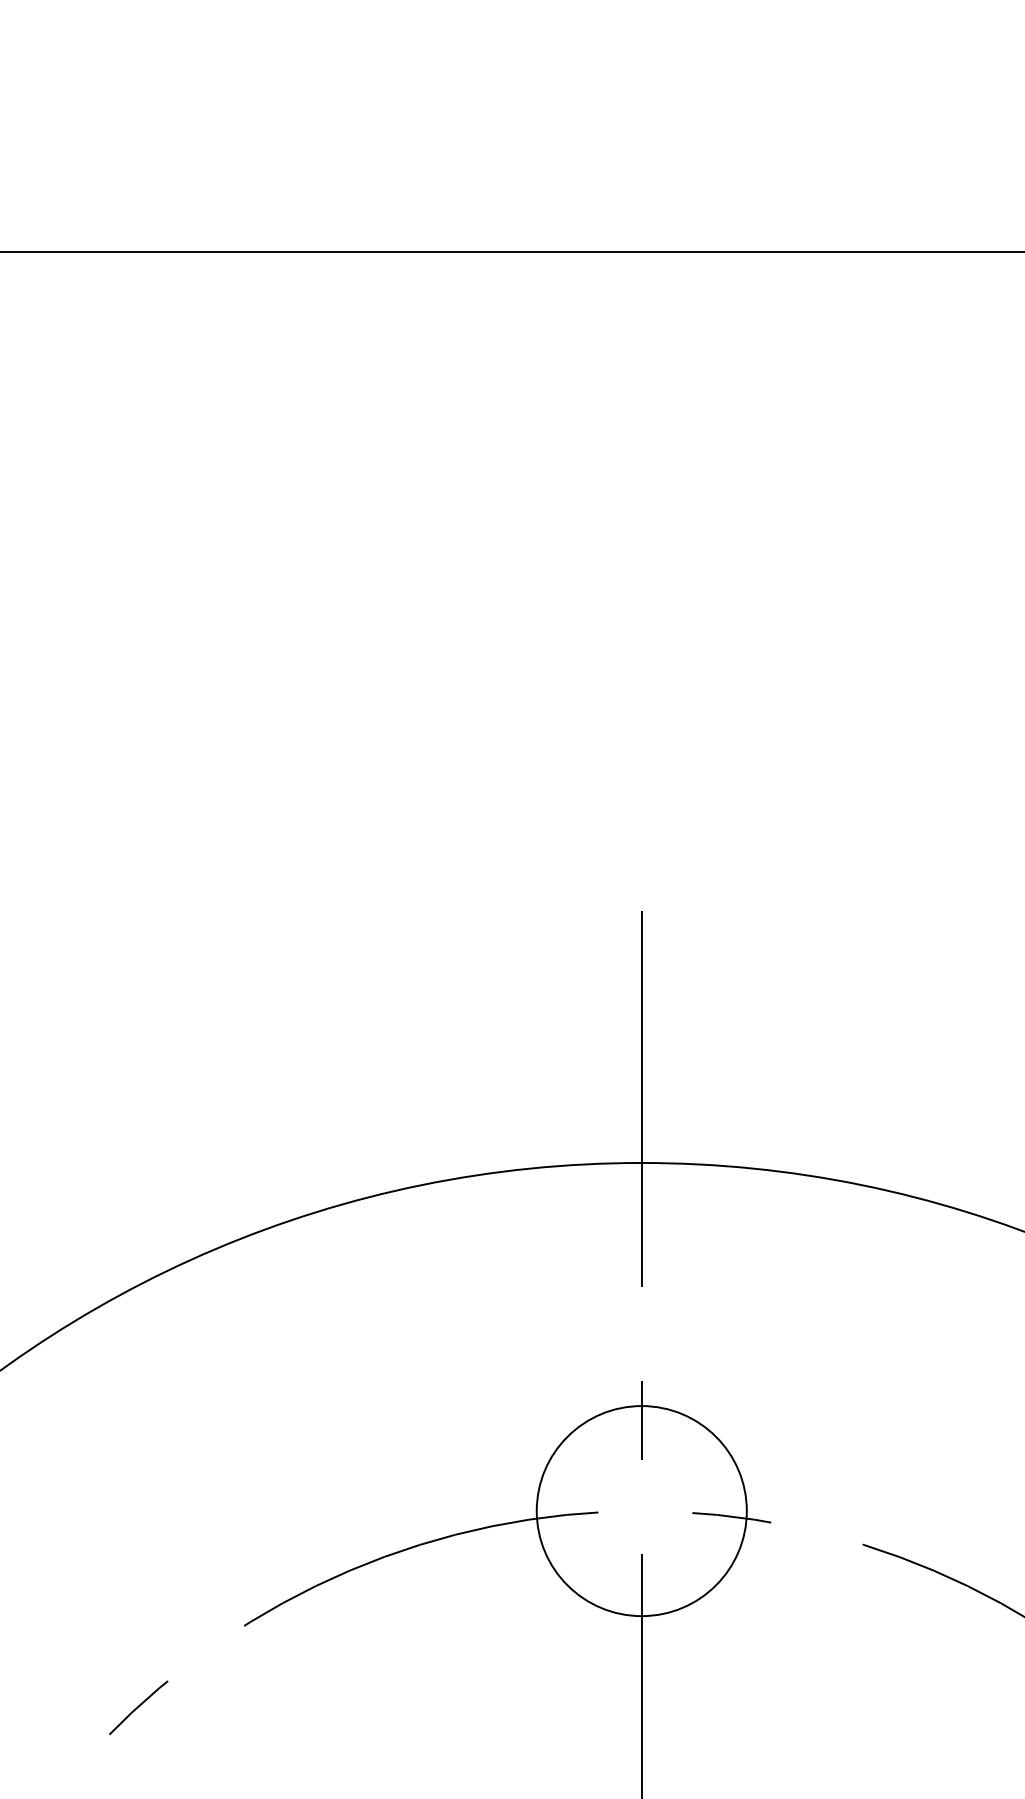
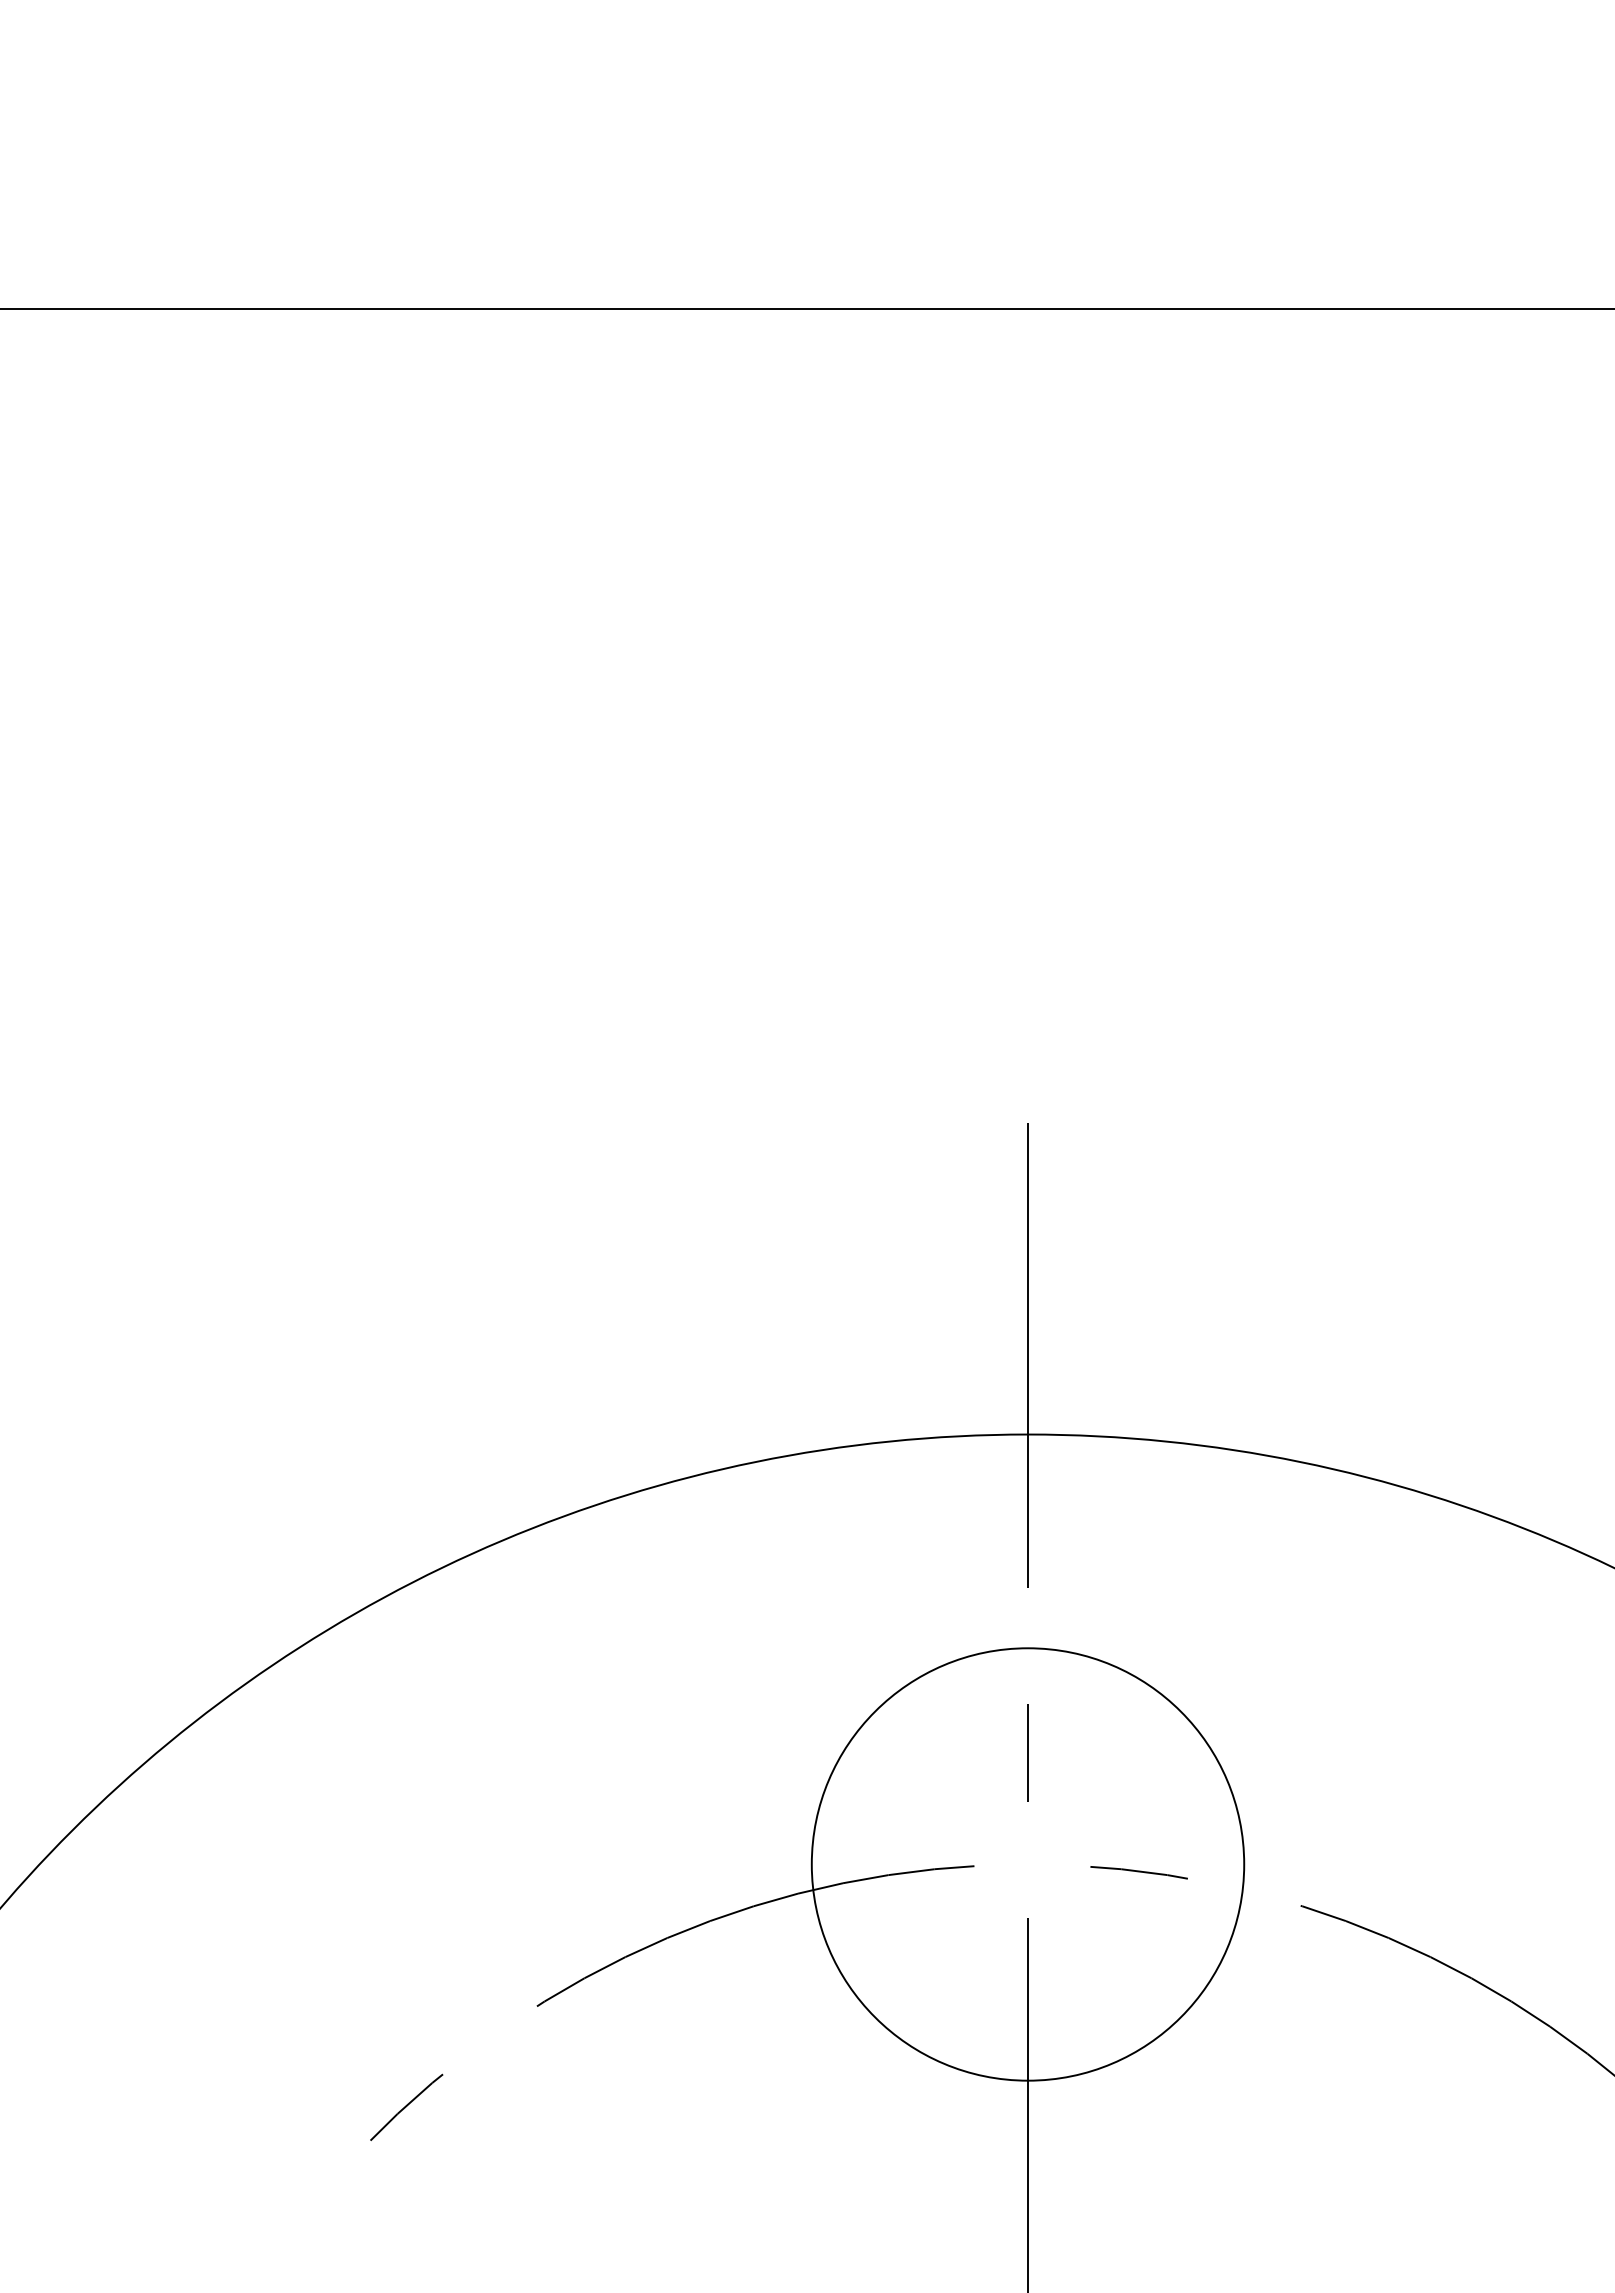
circle: (641, 1511) -> (1027, 1864), size x1.67

